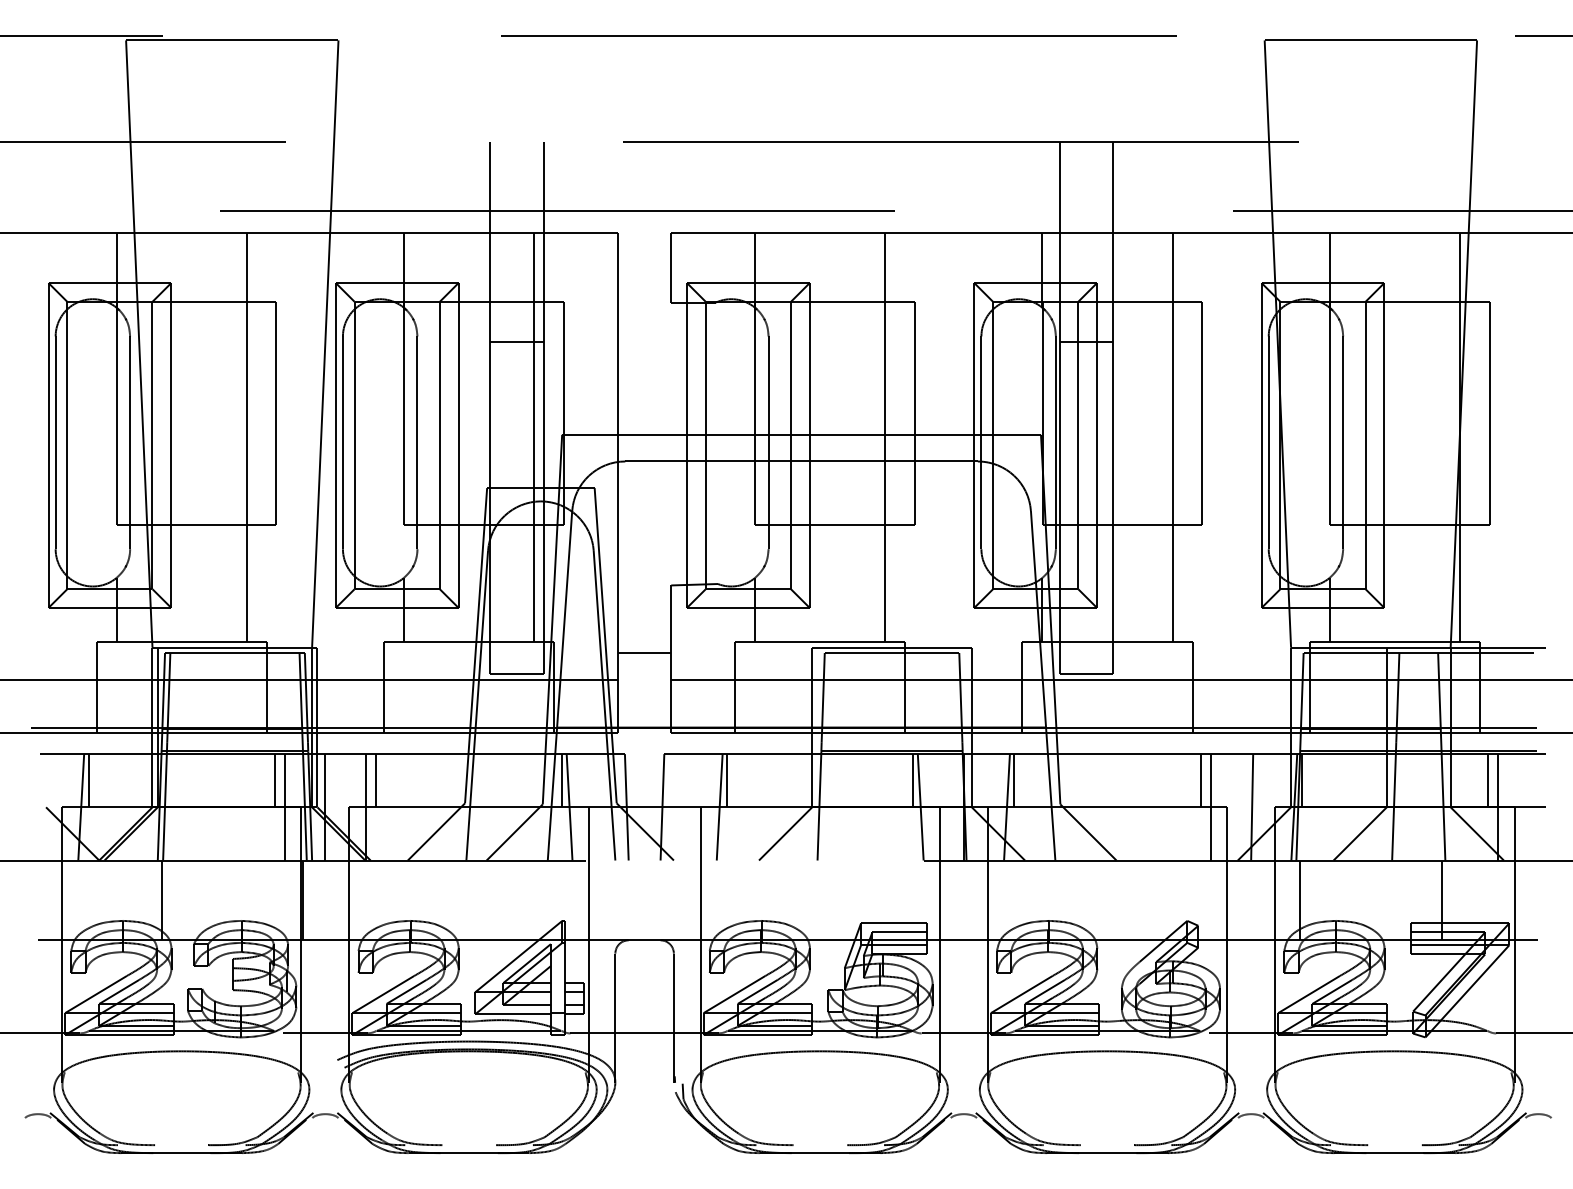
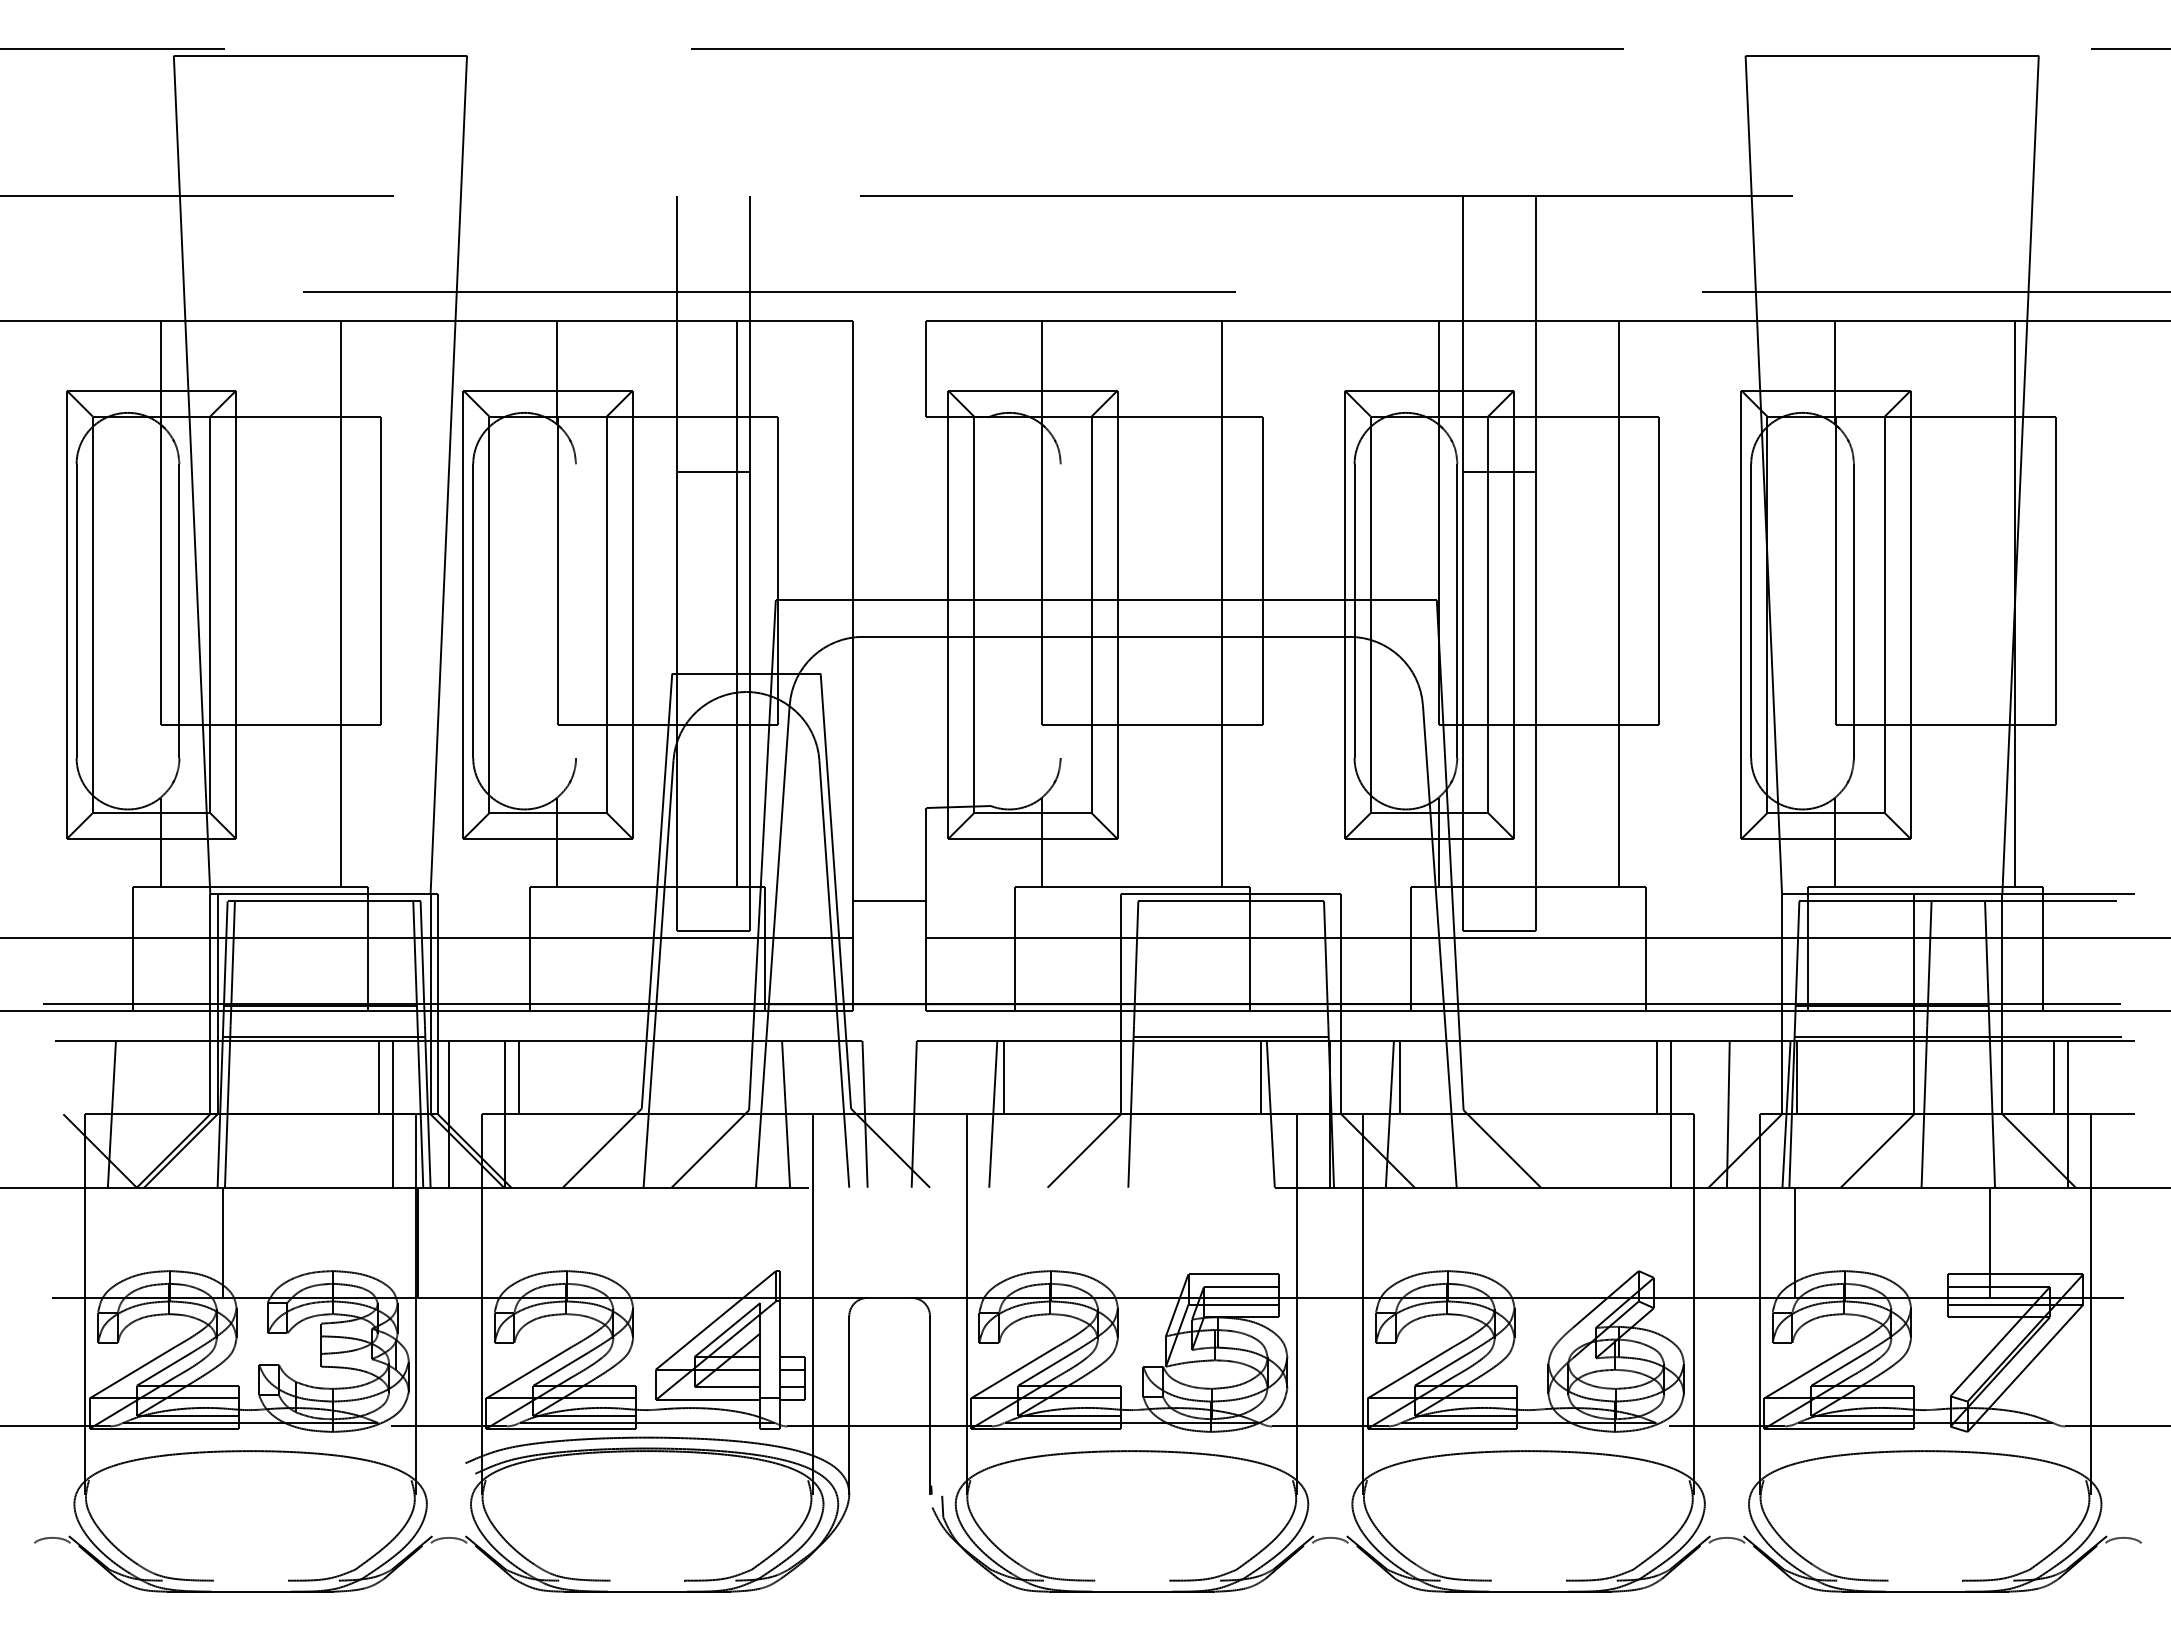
line: (417, 443) -> (576, 611), removed
line: (768, 443) -> (1060, 611), removed
line: (88, 780) -> (122, 1077), removed
line: (561, 780) -> (775, 1077), removed

